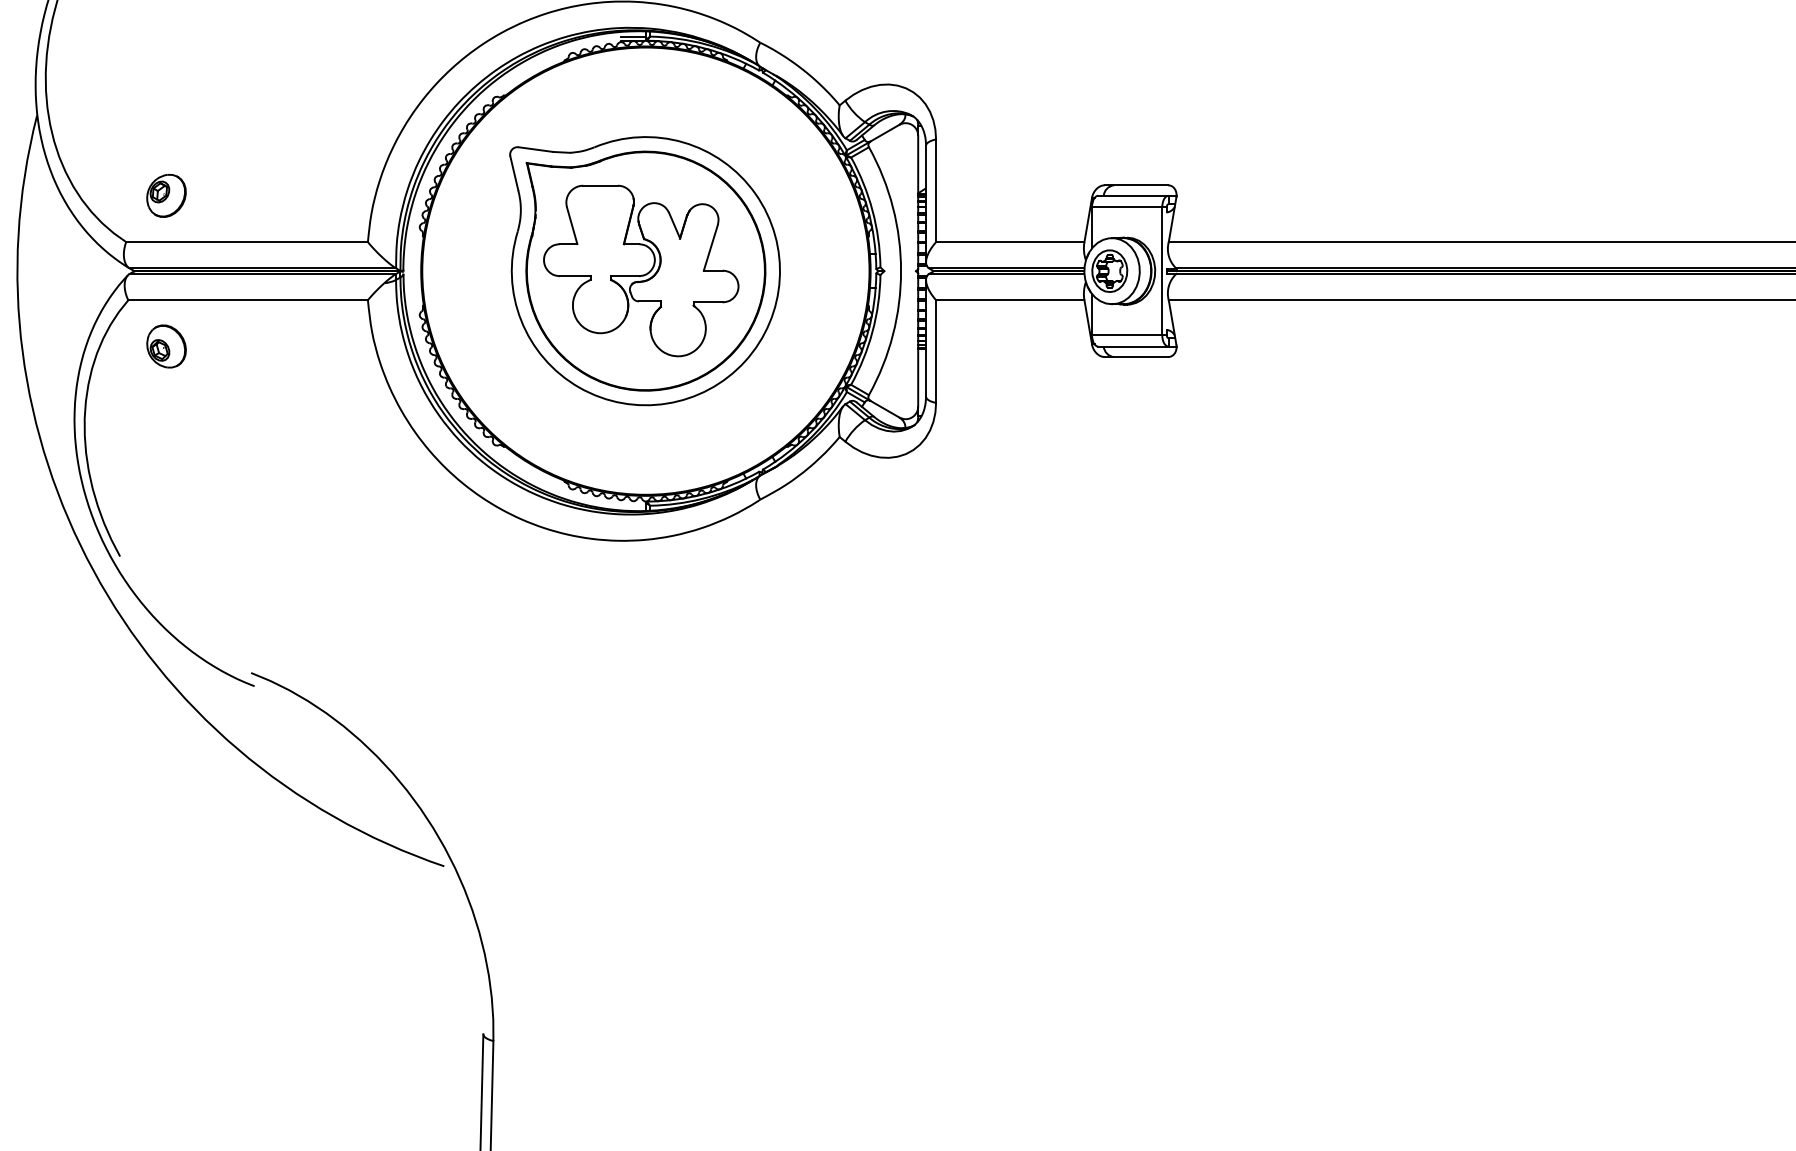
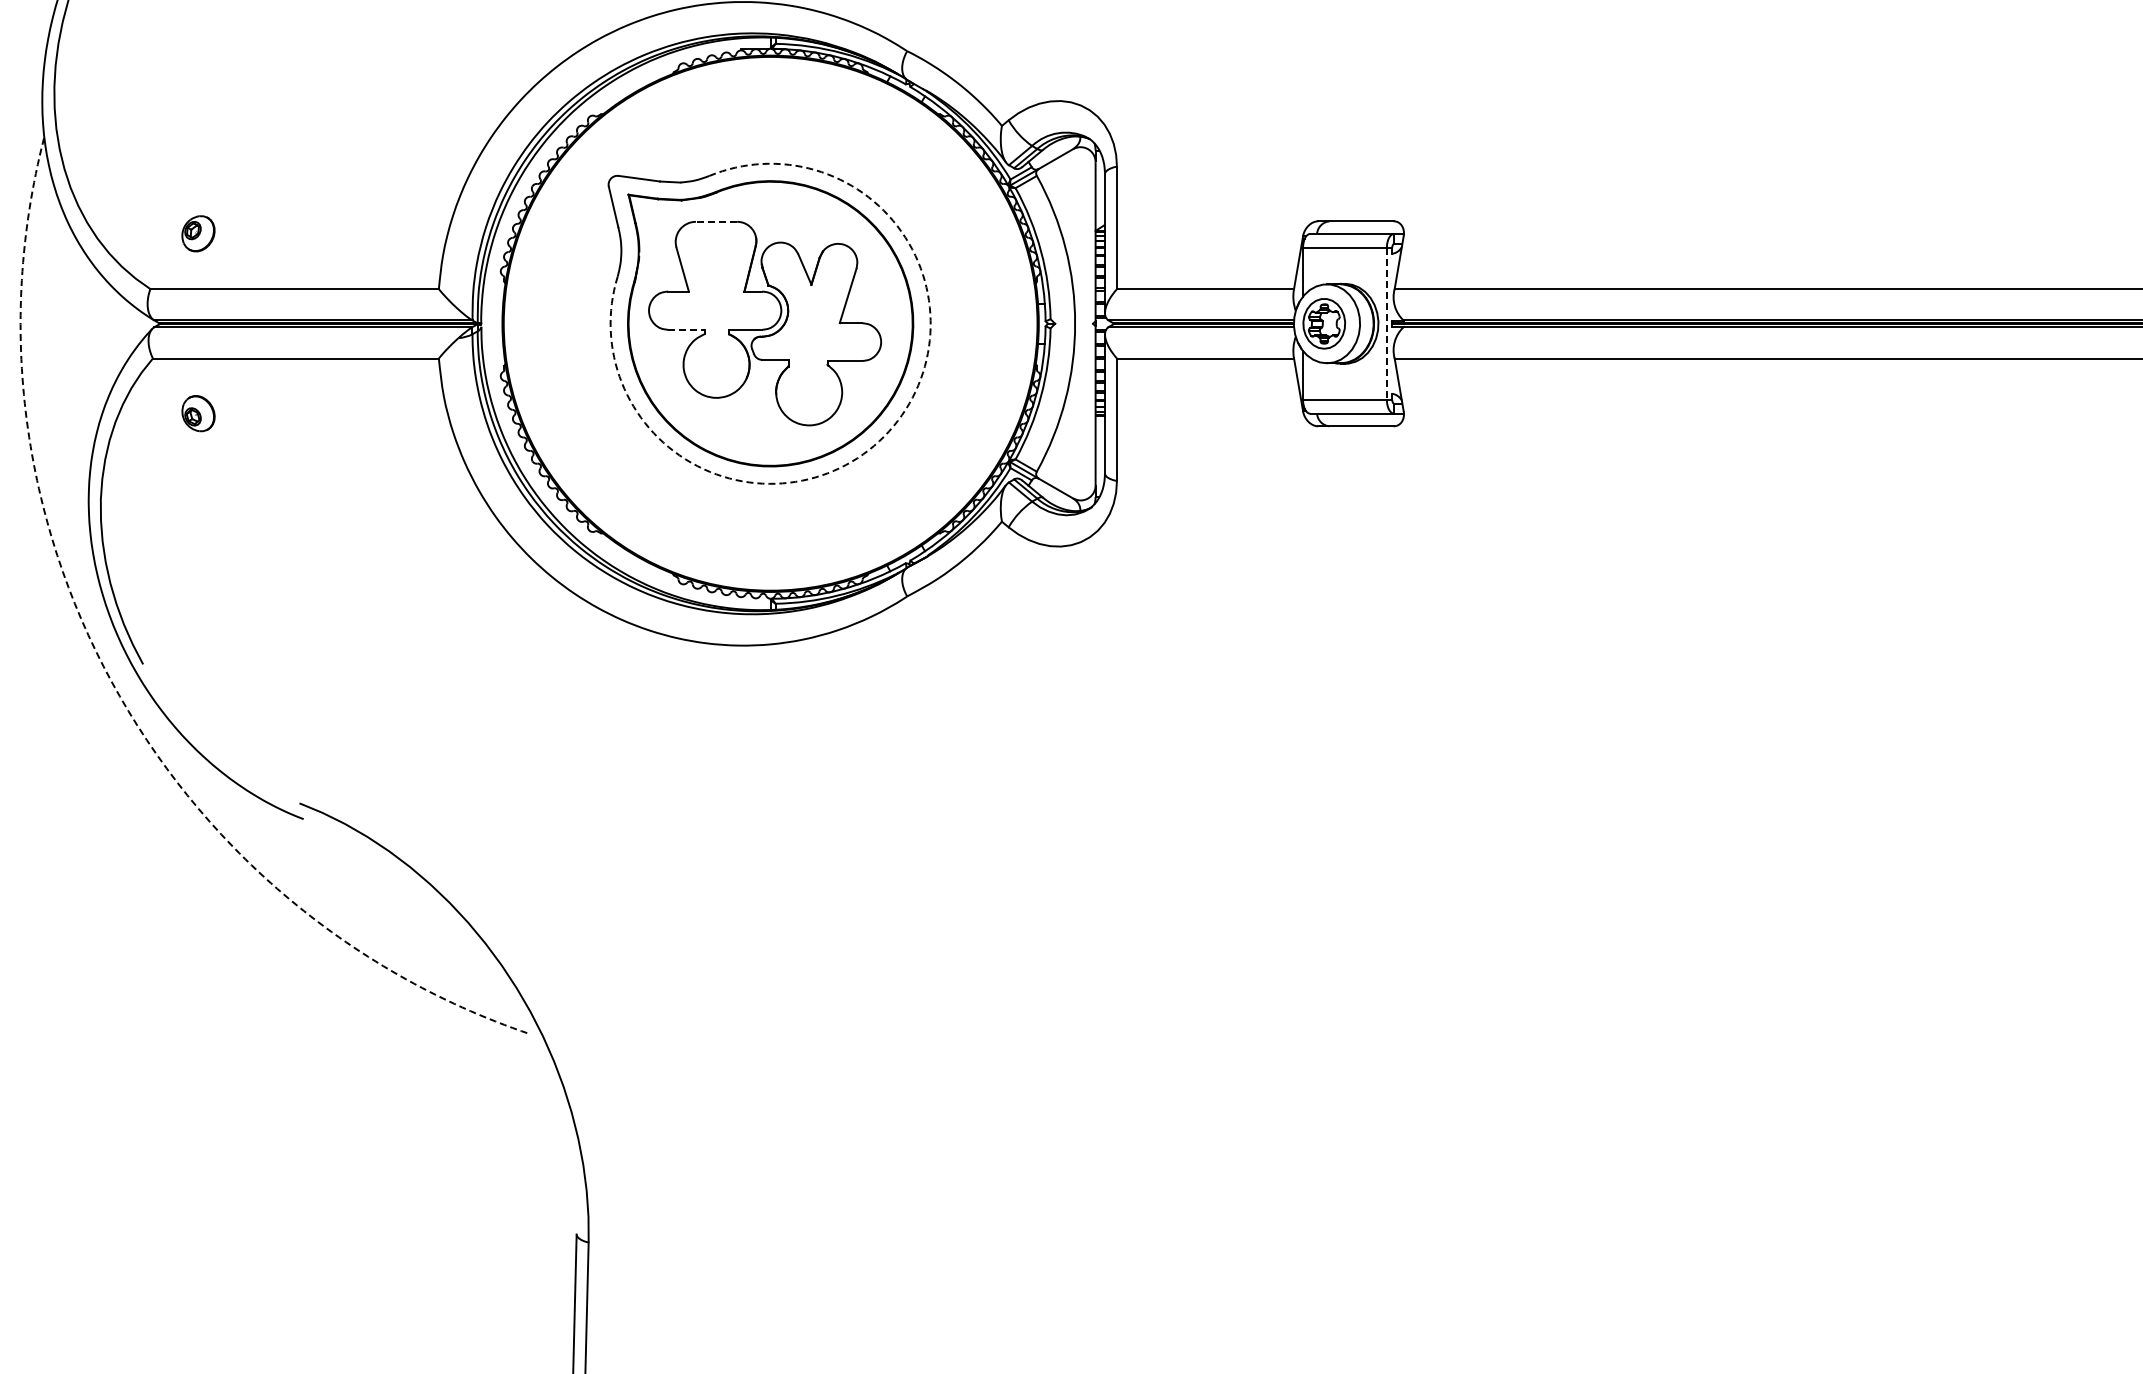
line: (633, 37) -> (755, 44), removed
line: (600, 185) -> (716, 221), solid -> dashed
part: (166, 195) -> (198, 233), size x0.7
line: (1161, 271) -> (1386, 324), solid -> dashed
line: (575, 275) -> (686, 329), solid -> dashed
part: (166, 346) -> (198, 413), size x0.7
arc: (744, 361) -> (888, 431), solid -> dashed
arc: (93, 570) -> (111, 681), solid -> dashed

